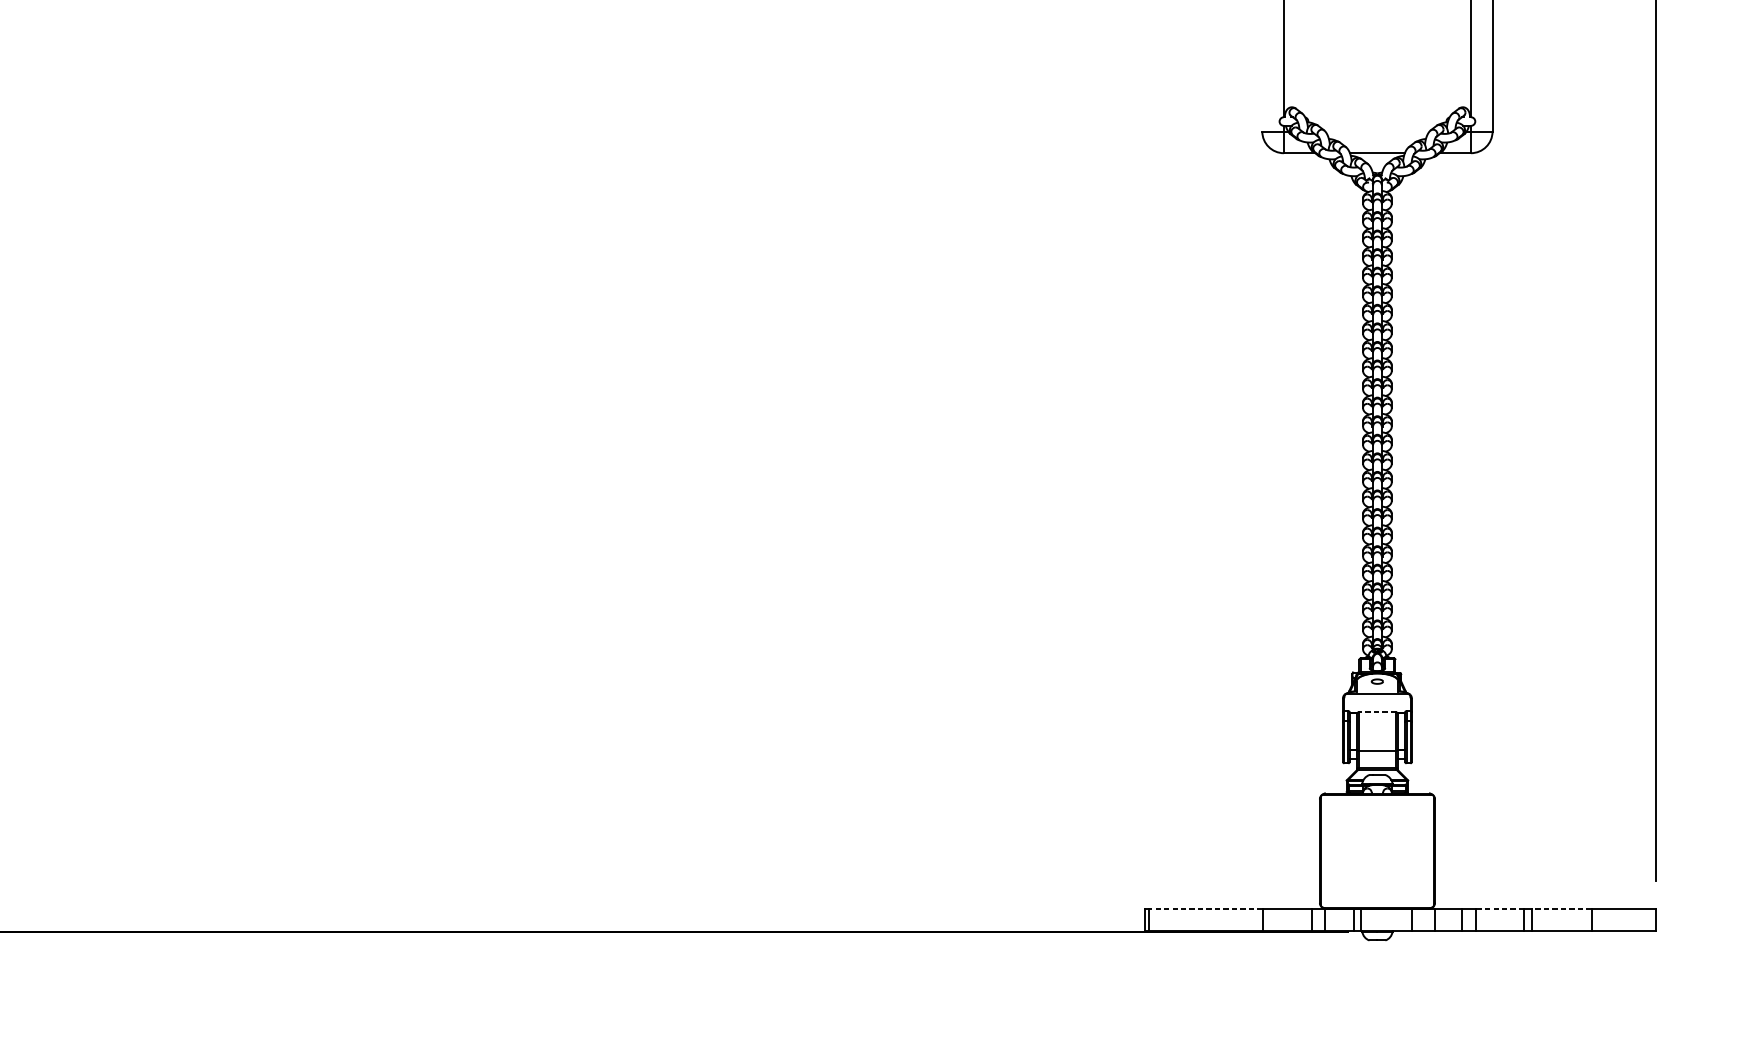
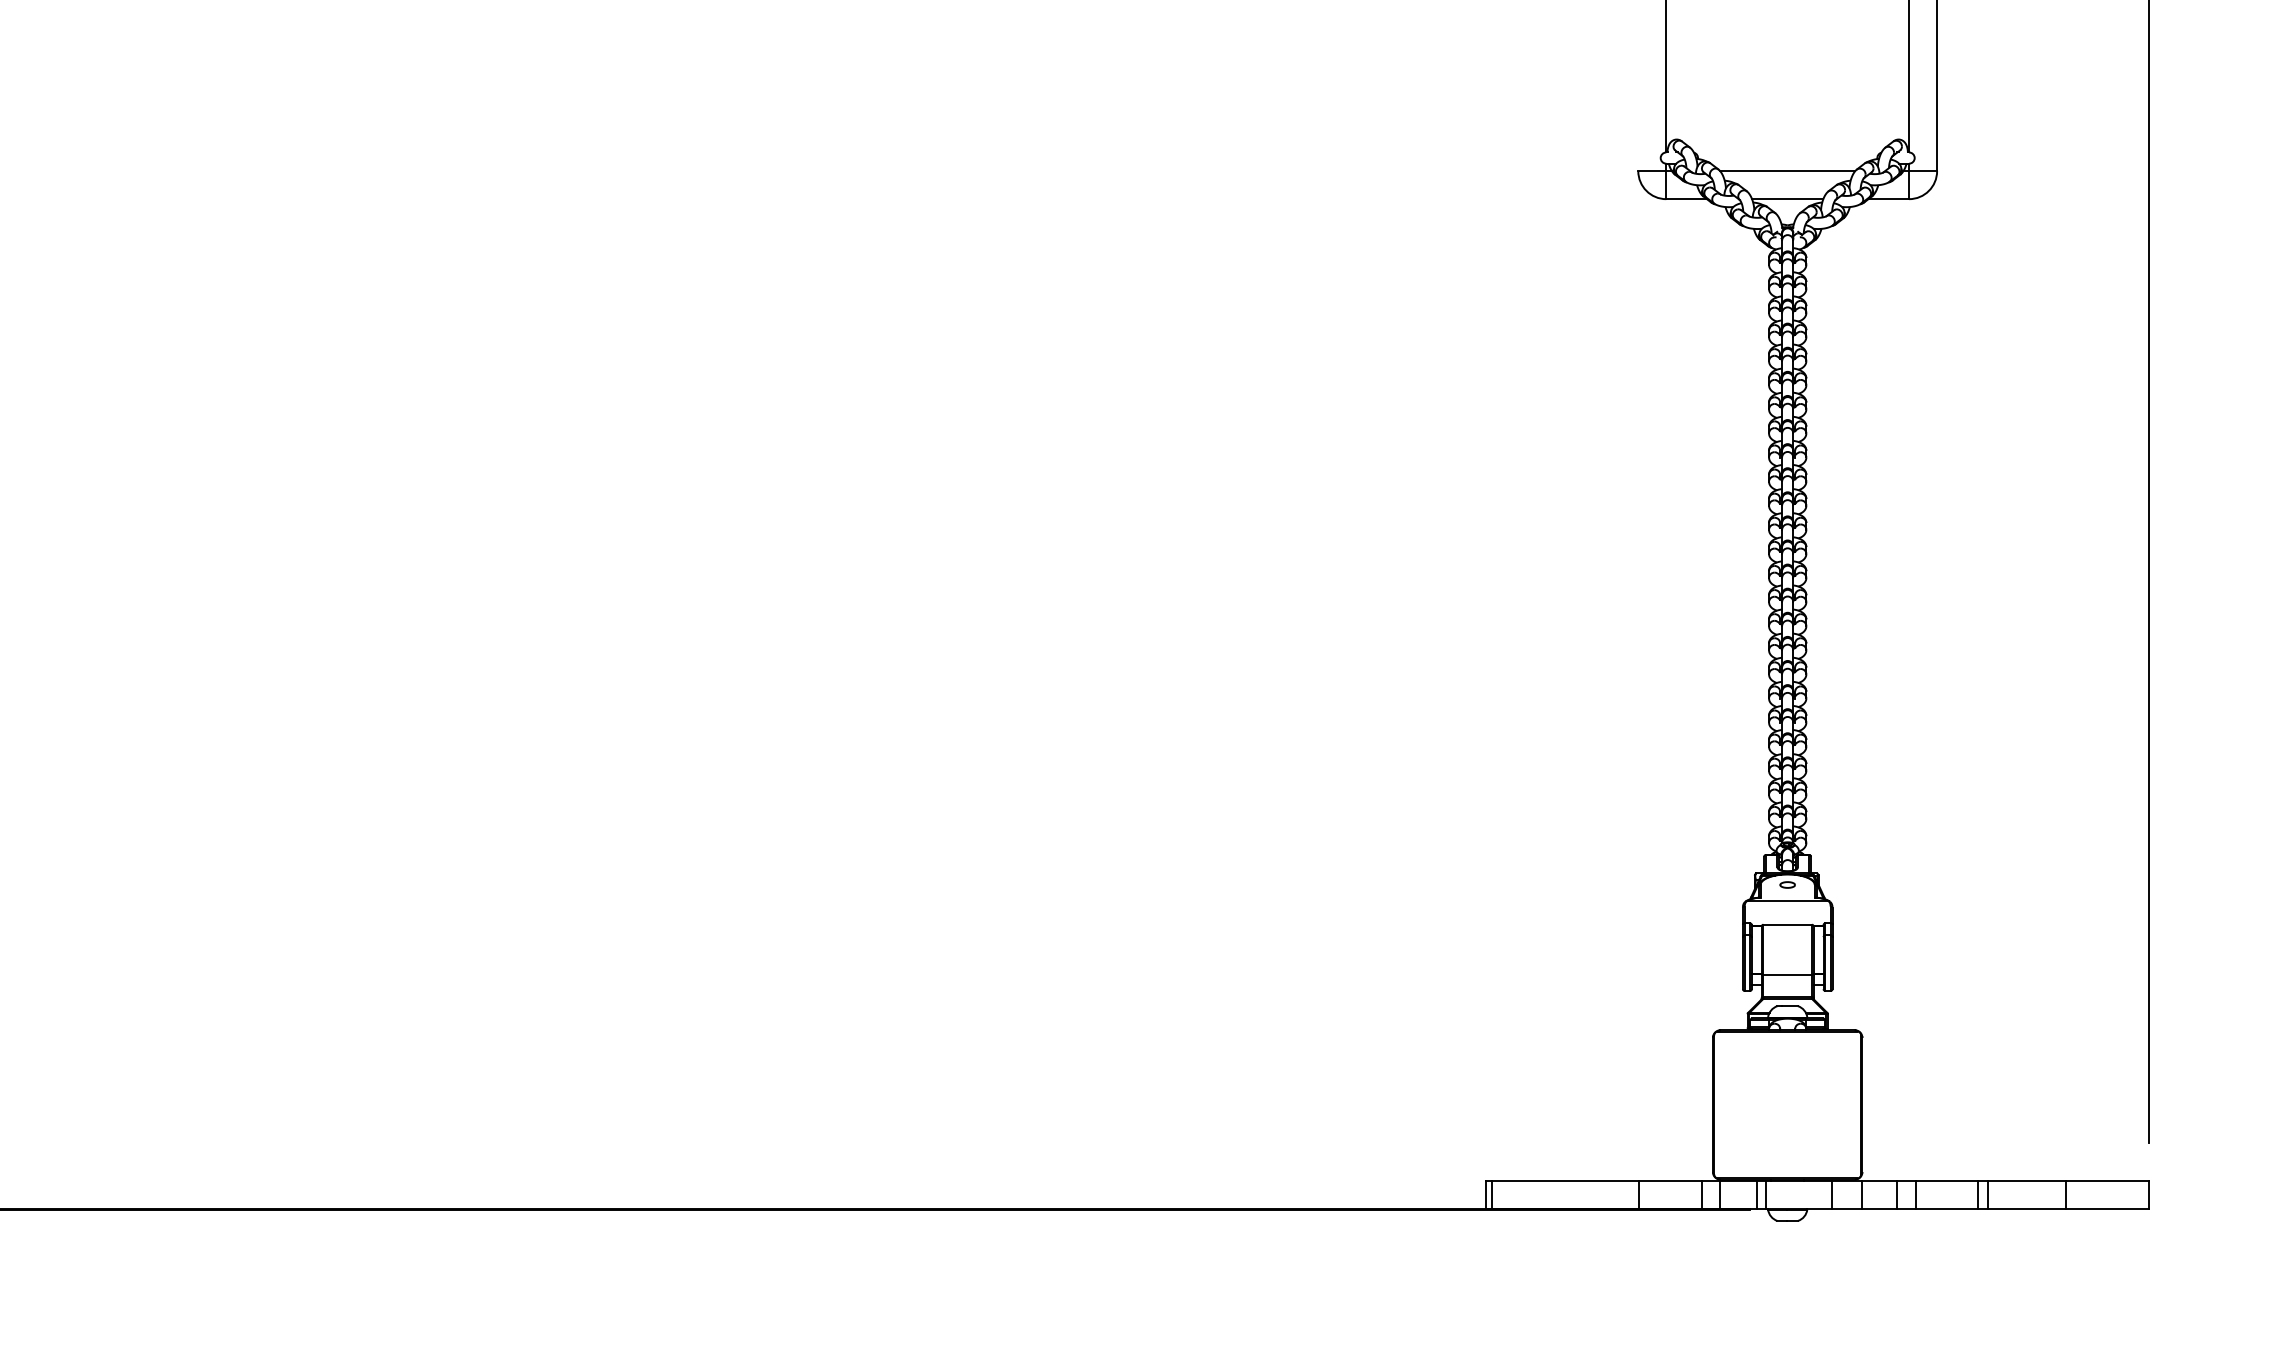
line: (1377, 131) -> (1787, 171), added
line: (1377, 712) -> (1787, 924), dashed -> solid
line: (1206, 909) -> (1565, 1180), dashed -> solid
line: (1499, 909) -> (1946, 1180), dashed -> solid
line: (1561, 909) -> (2026, 1180), dashed -> solid

